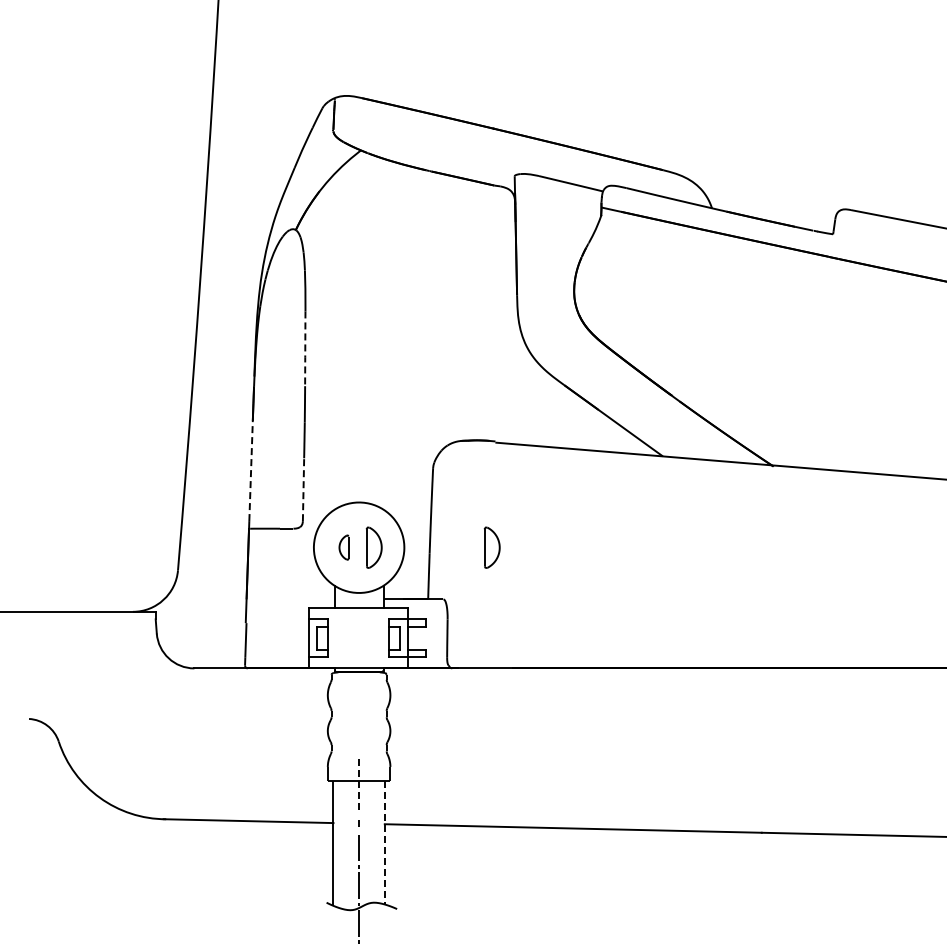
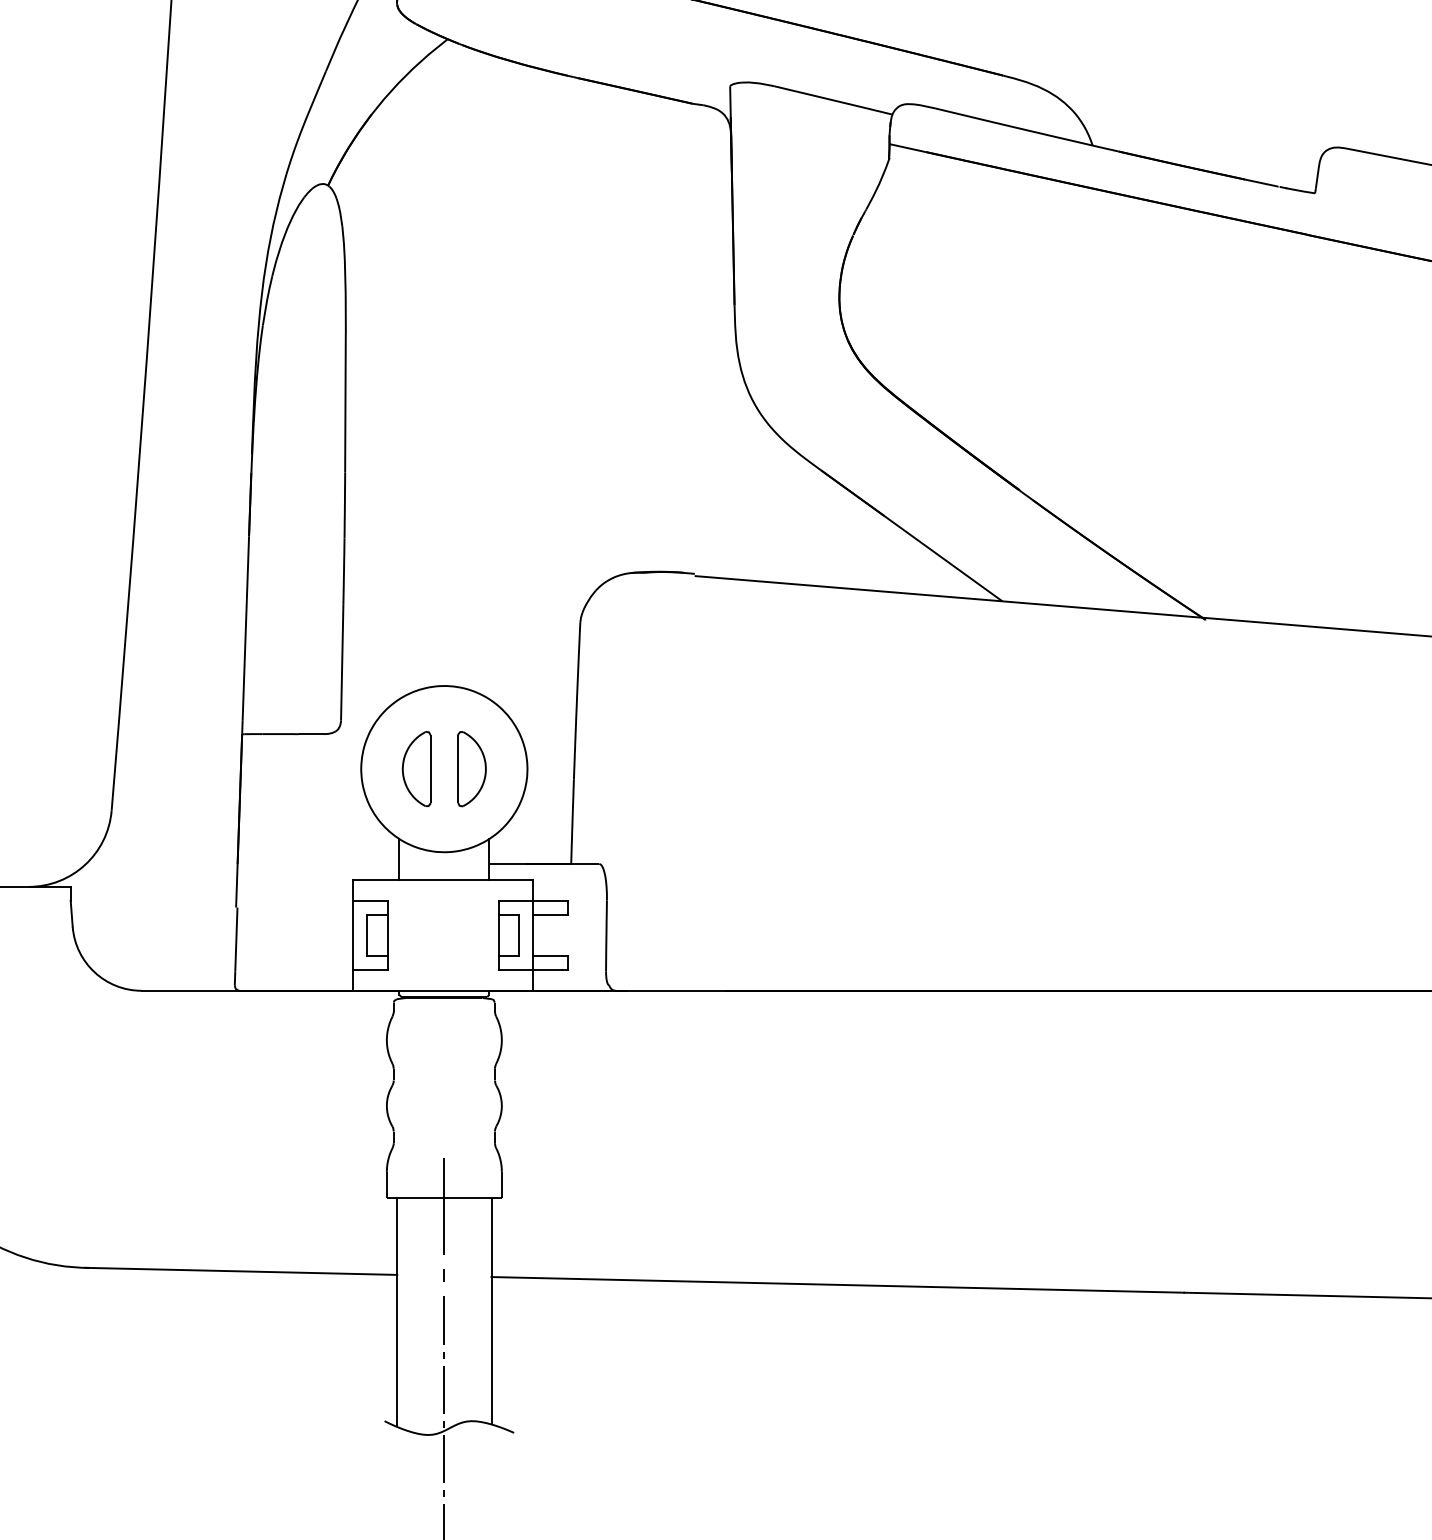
line: (305, 350) -> (345, 406), dashed -> solid
line: (251, 470) -> (246, 627), dashed -> solid
line: (303, 489) -> (342, 662), dashed -> solid
part: (343, 547) -> (415, 768), size x1.67
part: (491, 547) -> (687, 768), removed
line: (359, 786) -> (445, 1207), dashed -> solid
line: (384, 842) -> (490, 1310), dashed -> solid

